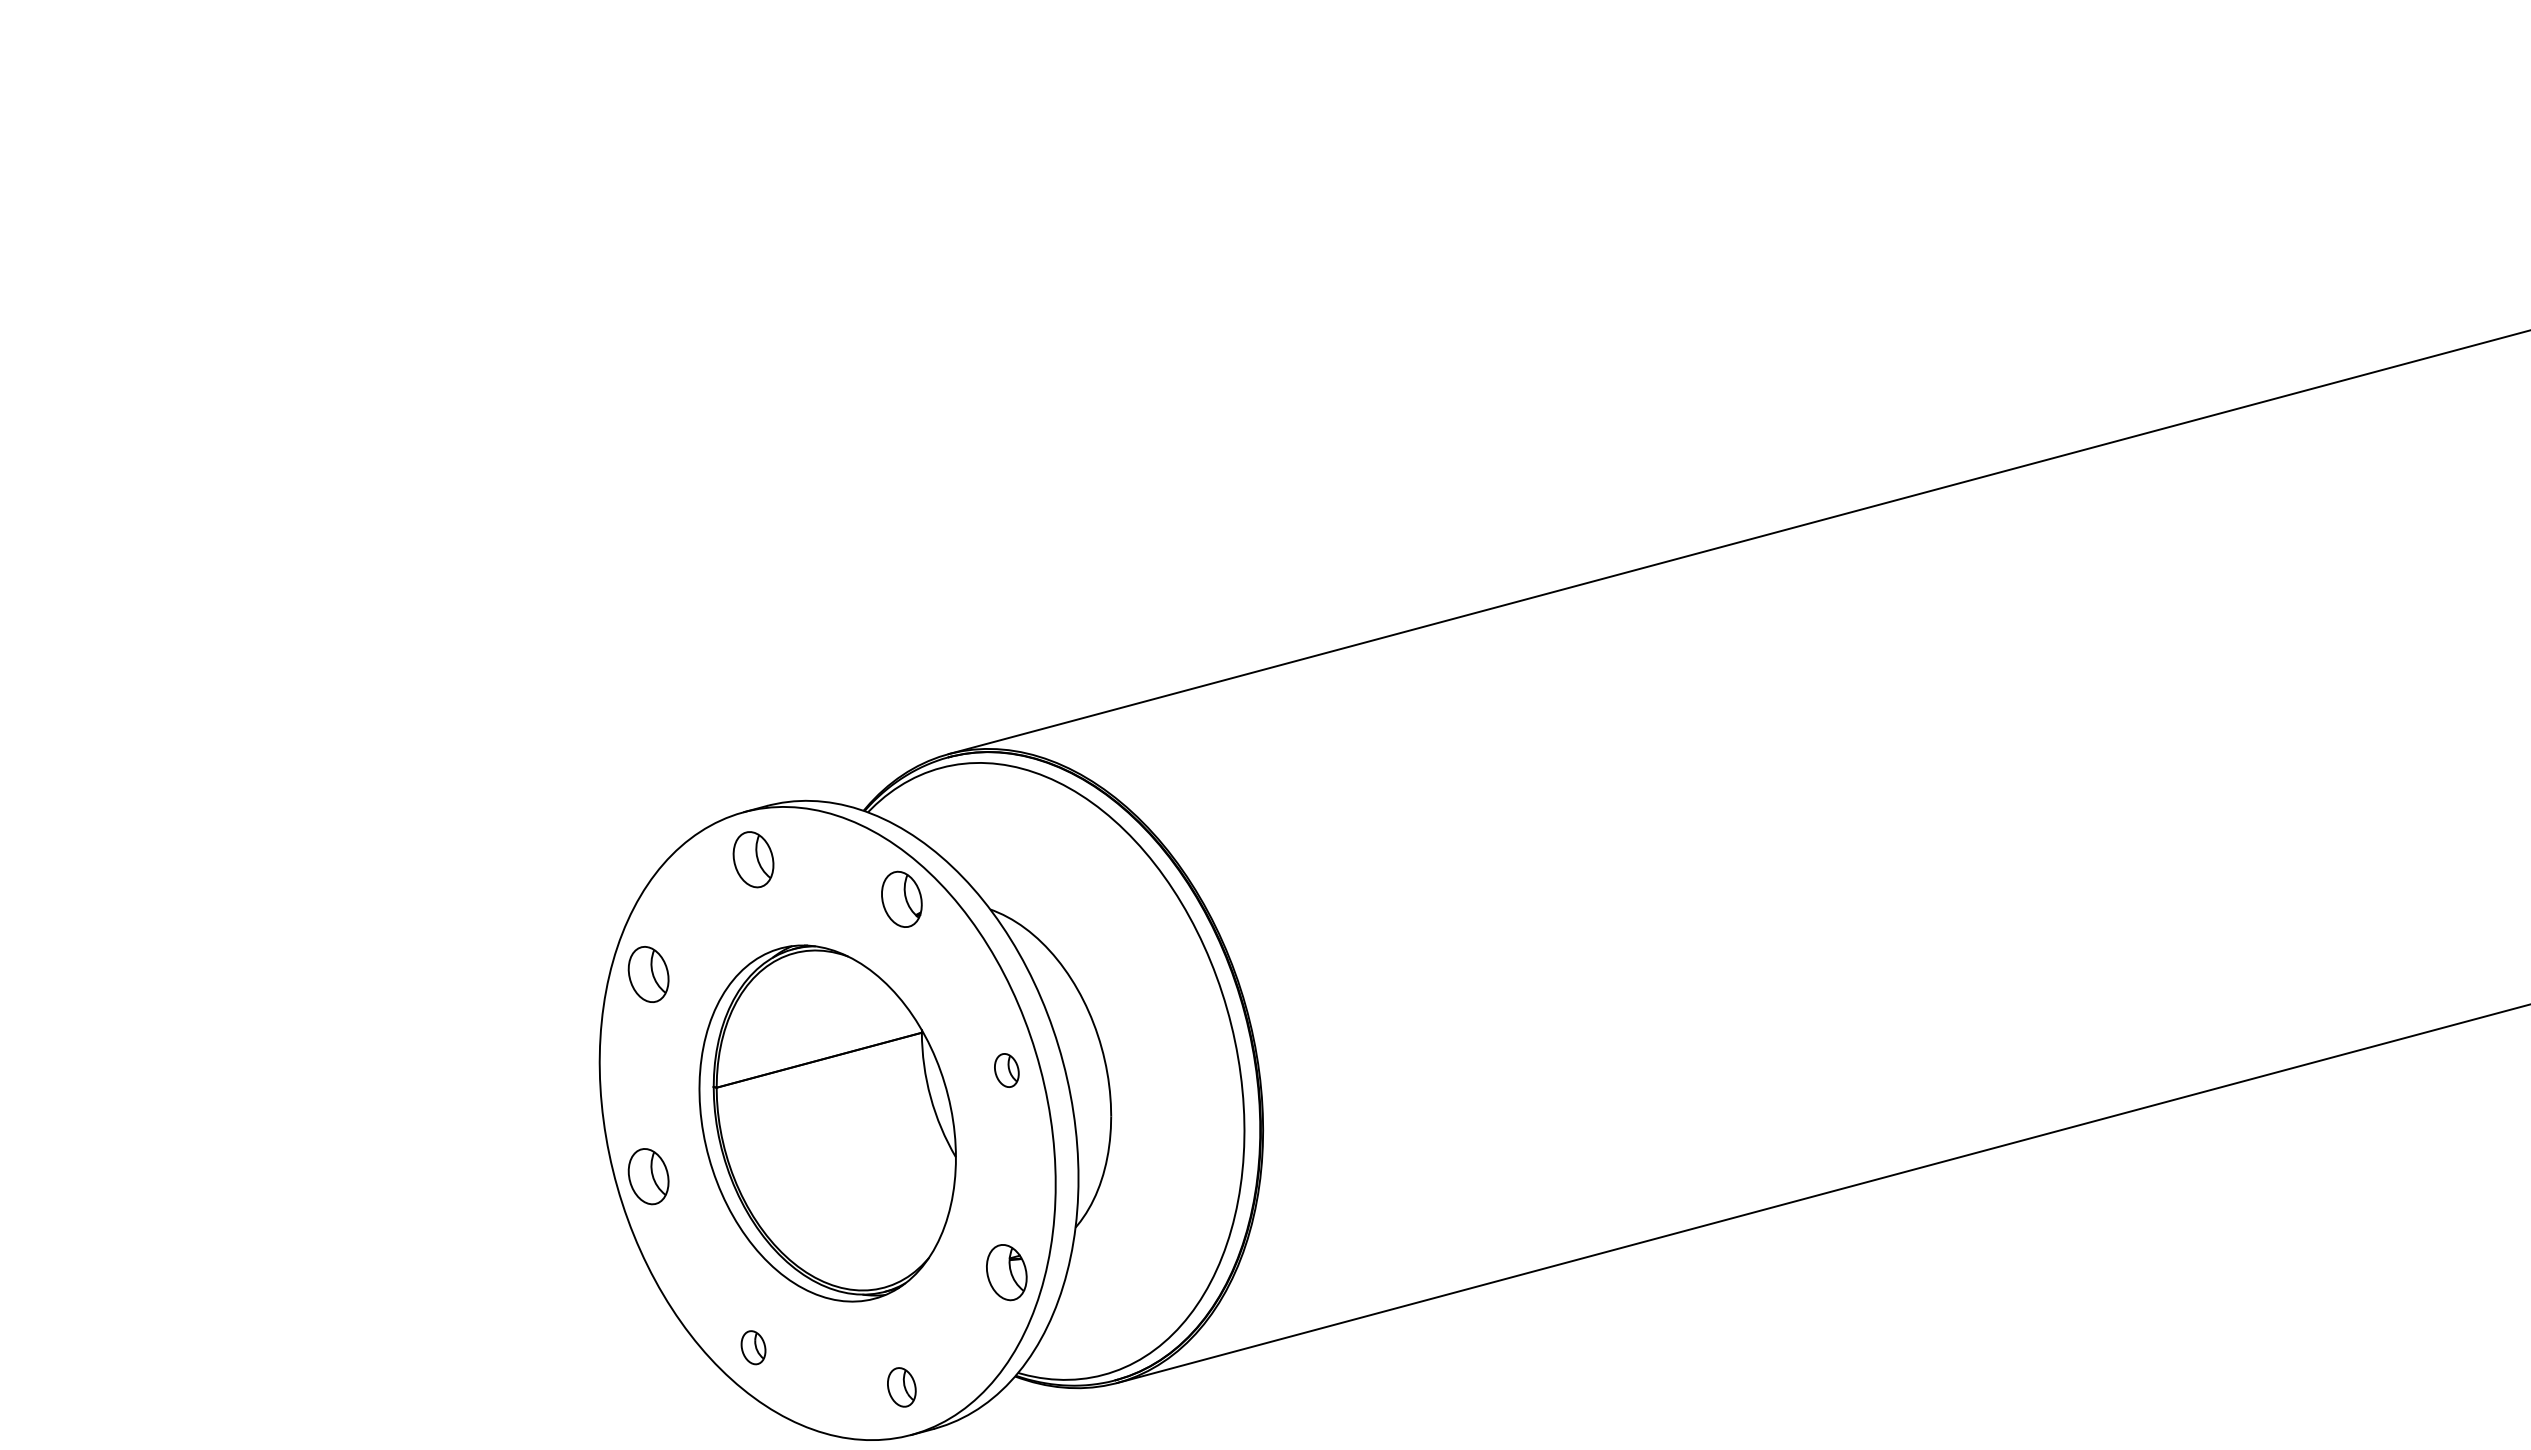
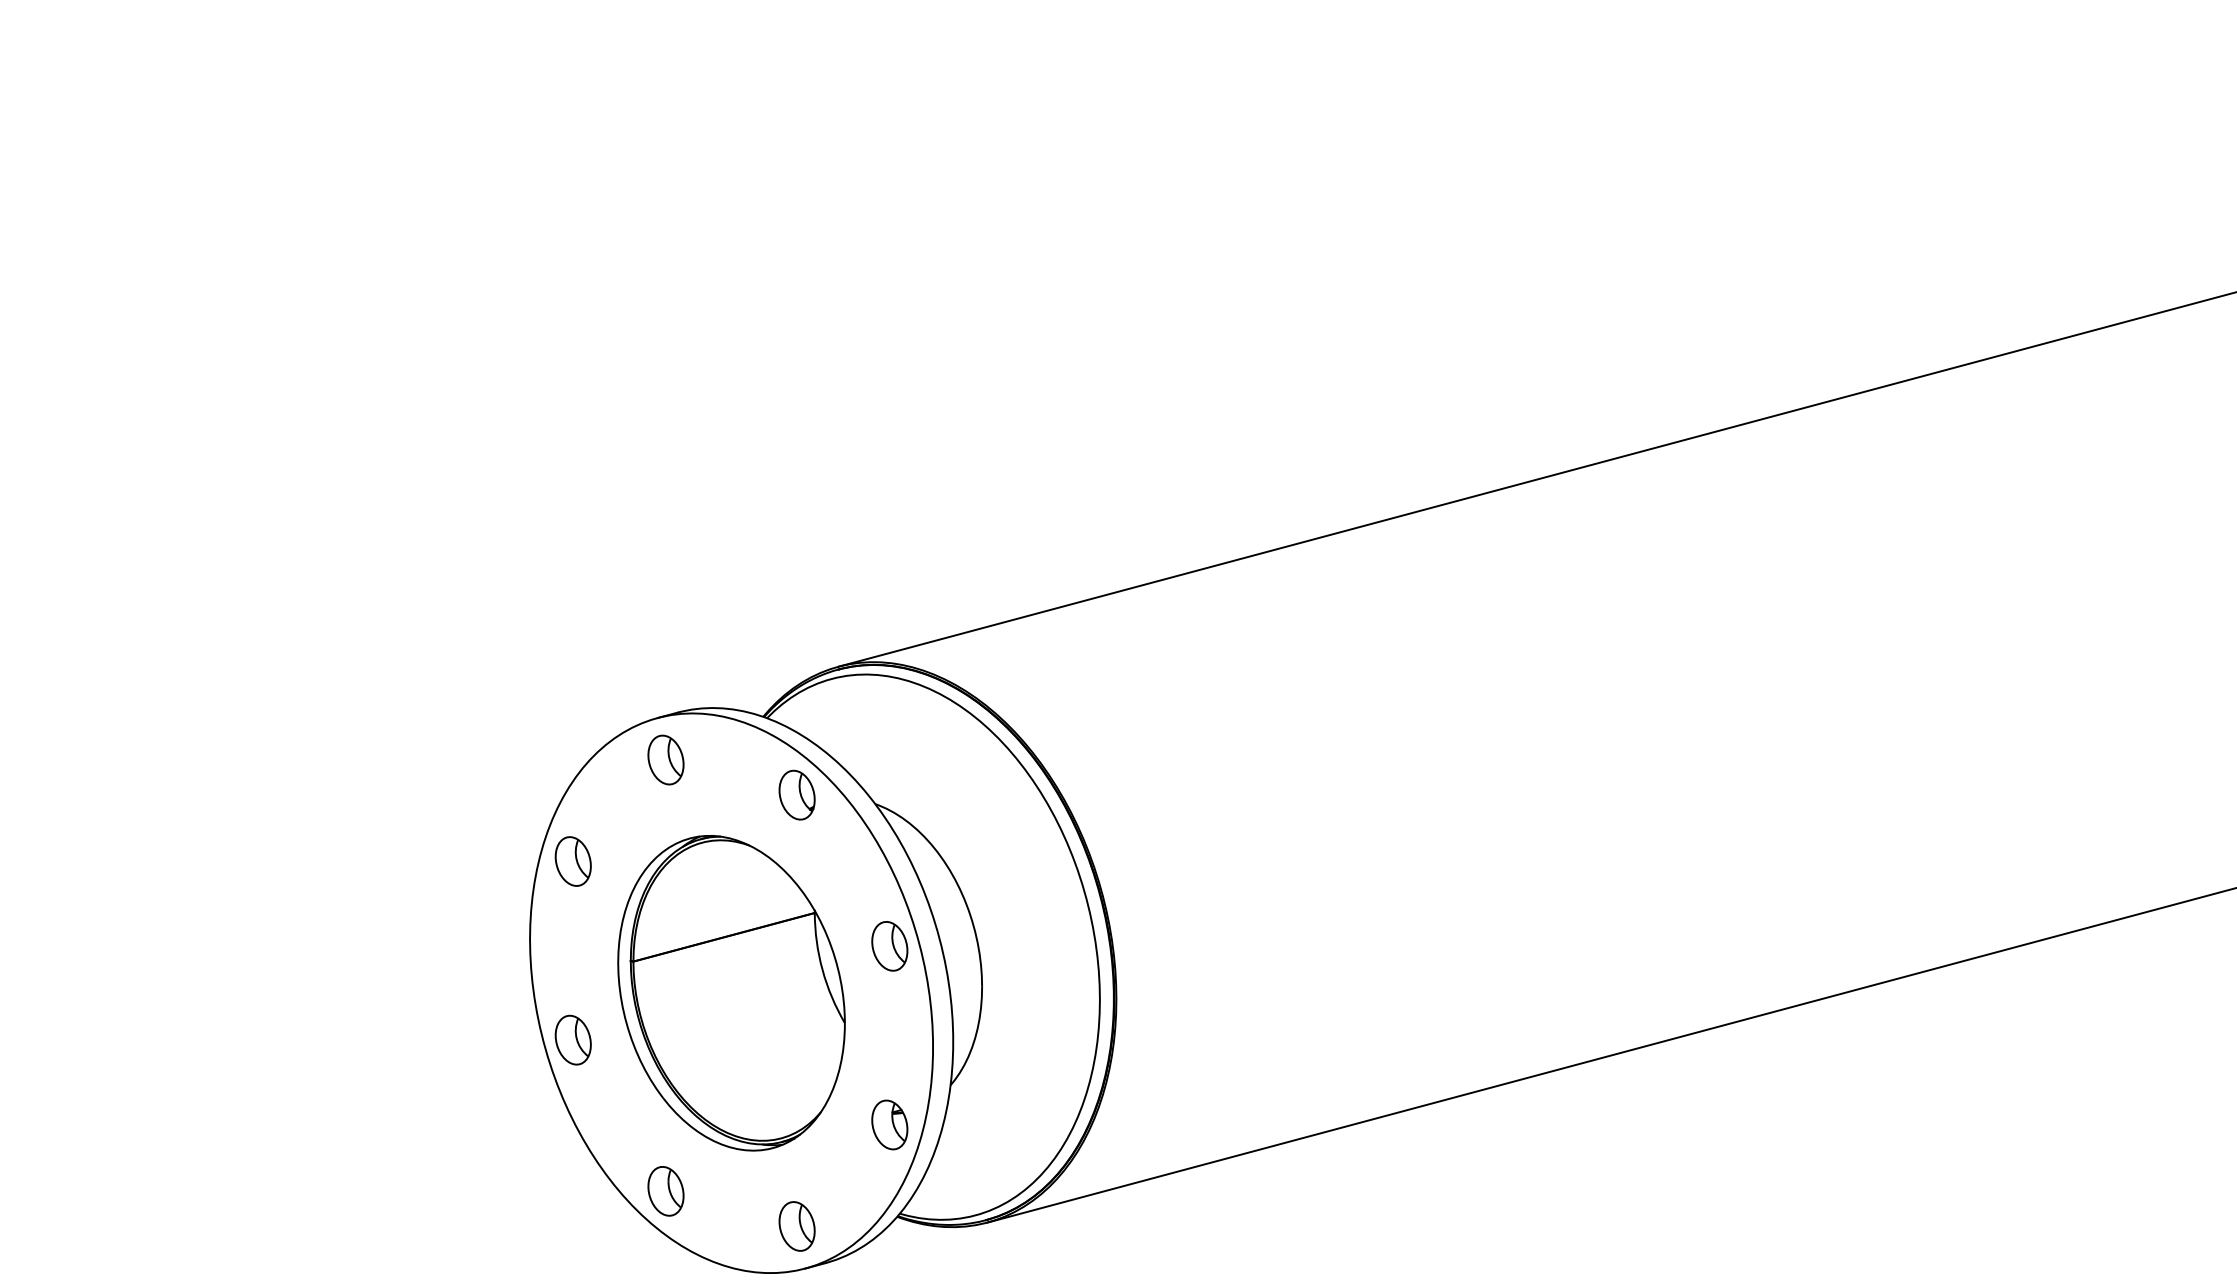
part: (1006, 1070) -> (889, 946), size x1.67
part: (752, 1347) -> (665, 1191), size x1.67
part: (901, 1387) -> (796, 1226), size x1.43

